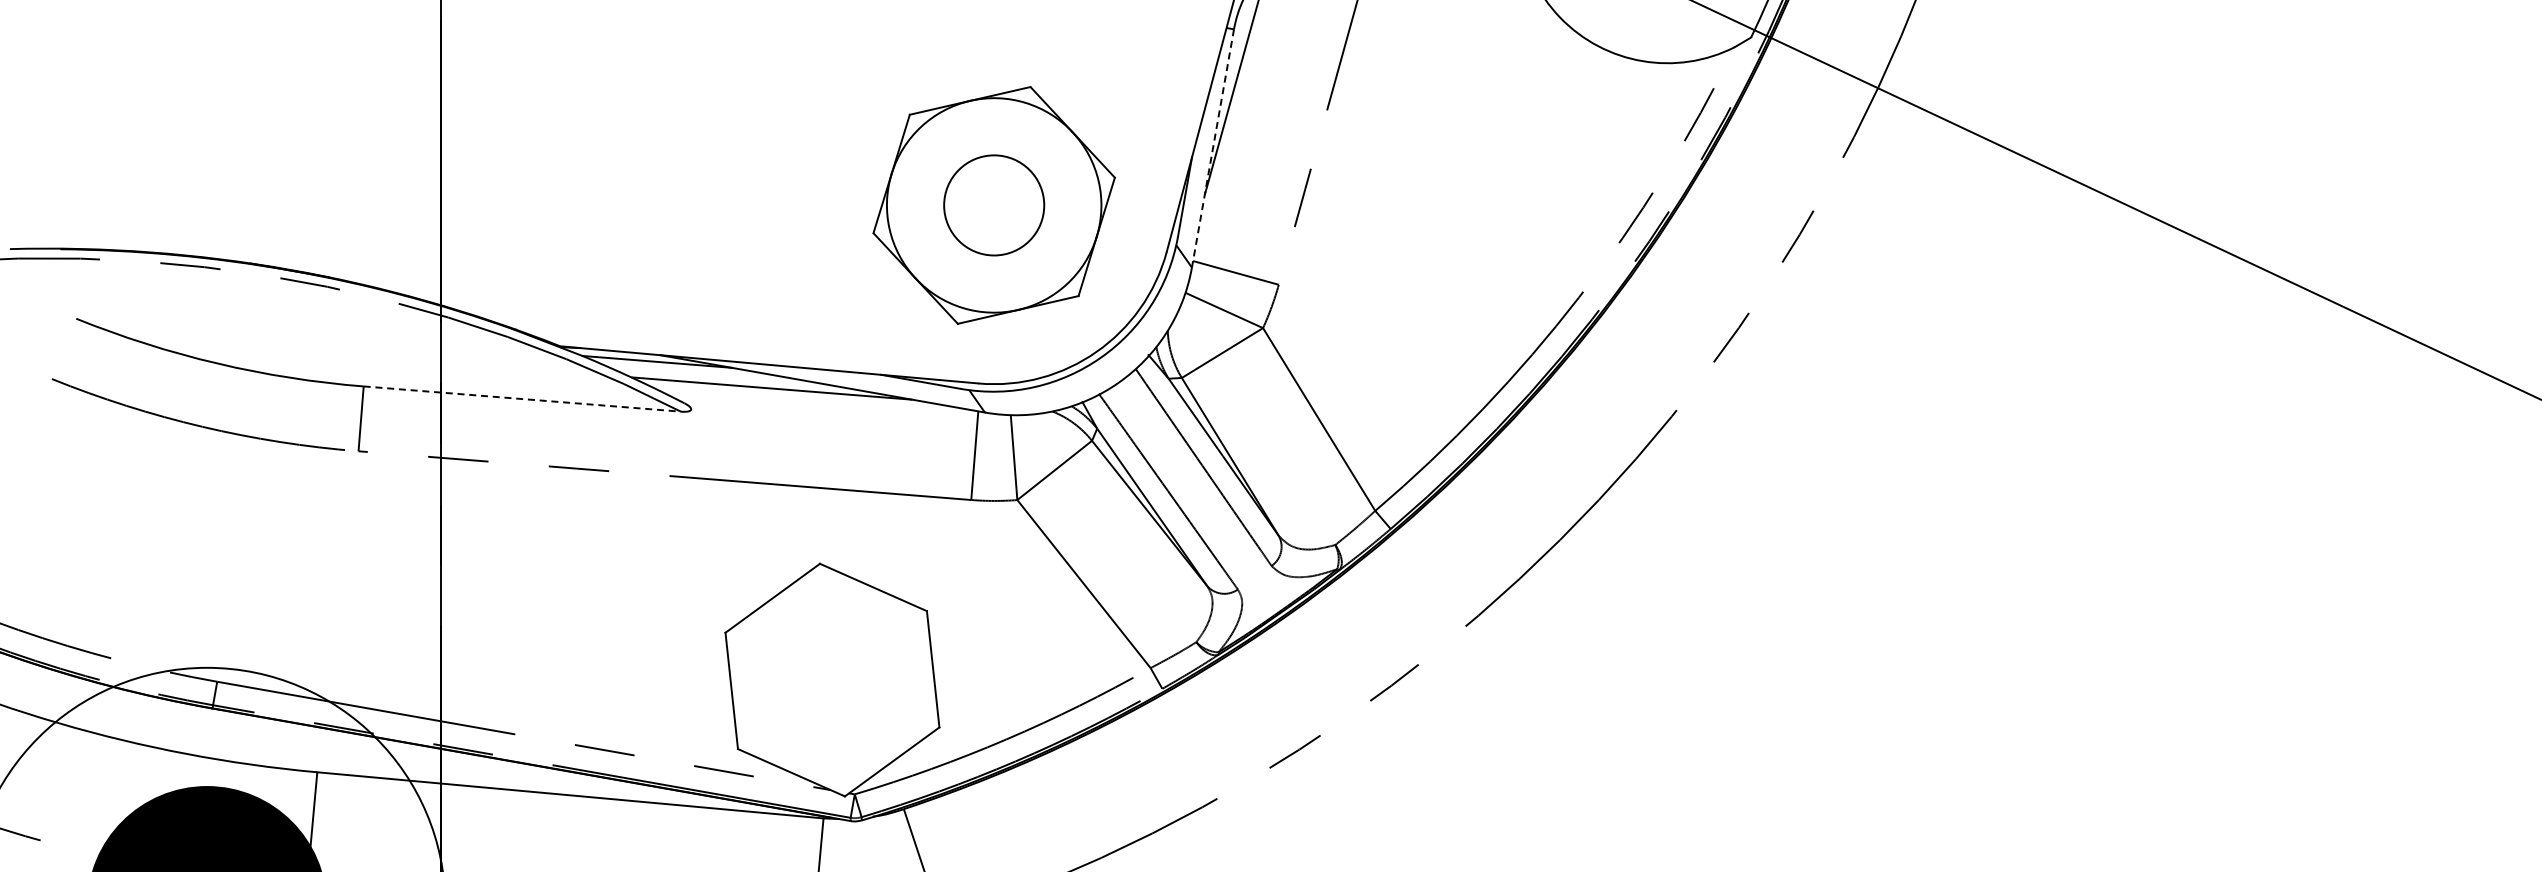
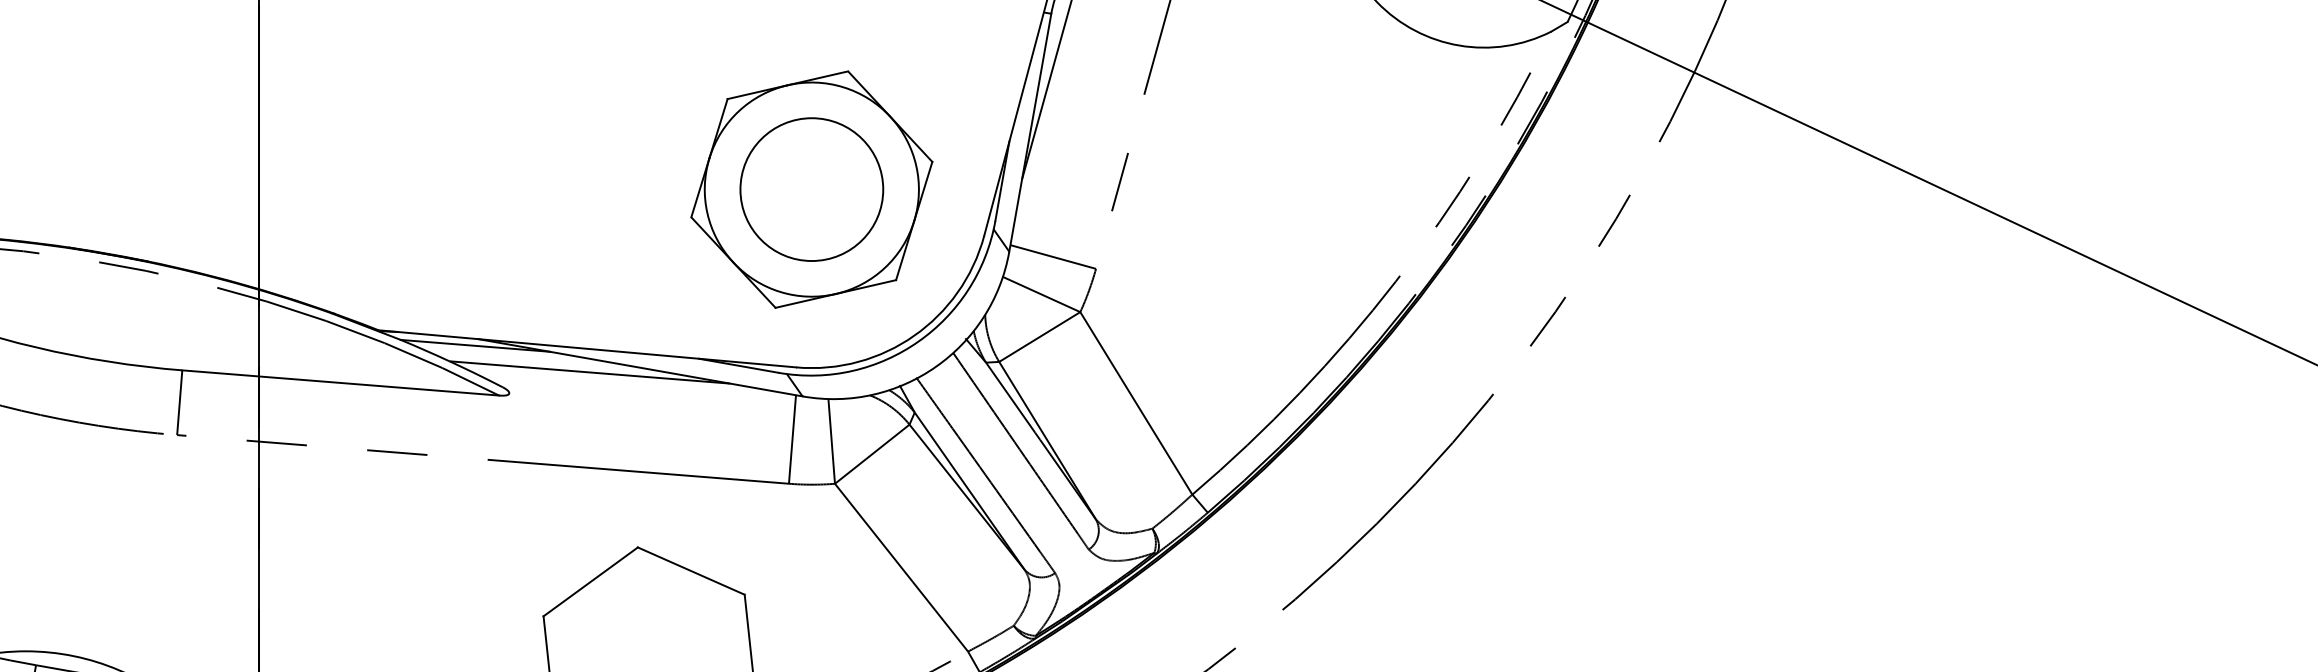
line: (1212, 148) -> (1029, 132), dashed -> solid
circle: (993, 204) -> (811, 188), size x1.43
line: (522, 399) -> (340, 383), dashed -> solid

